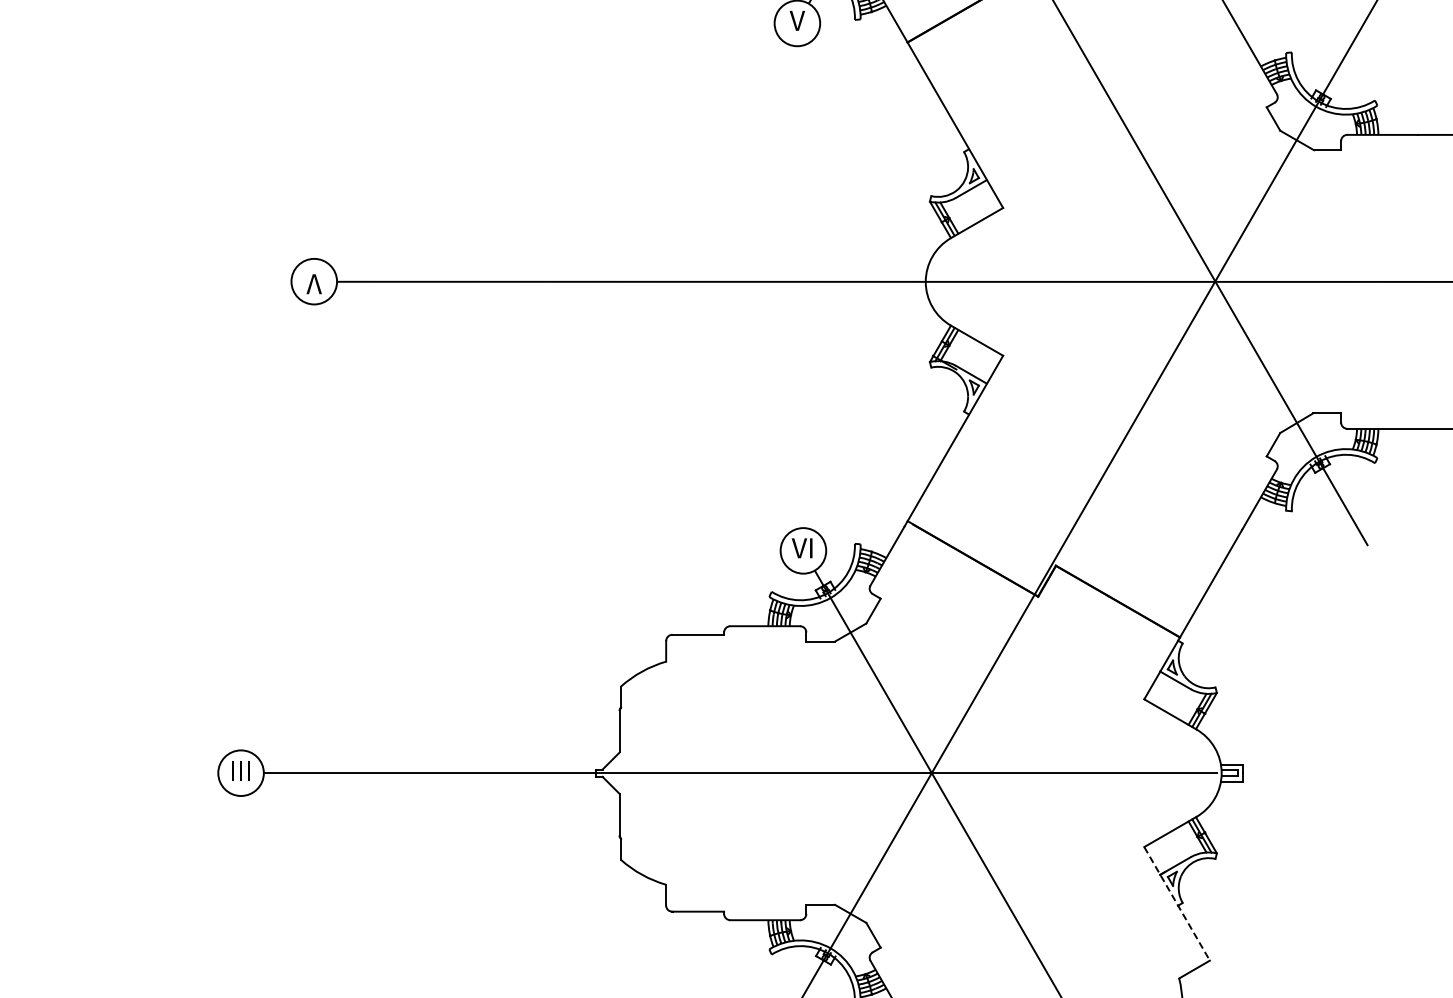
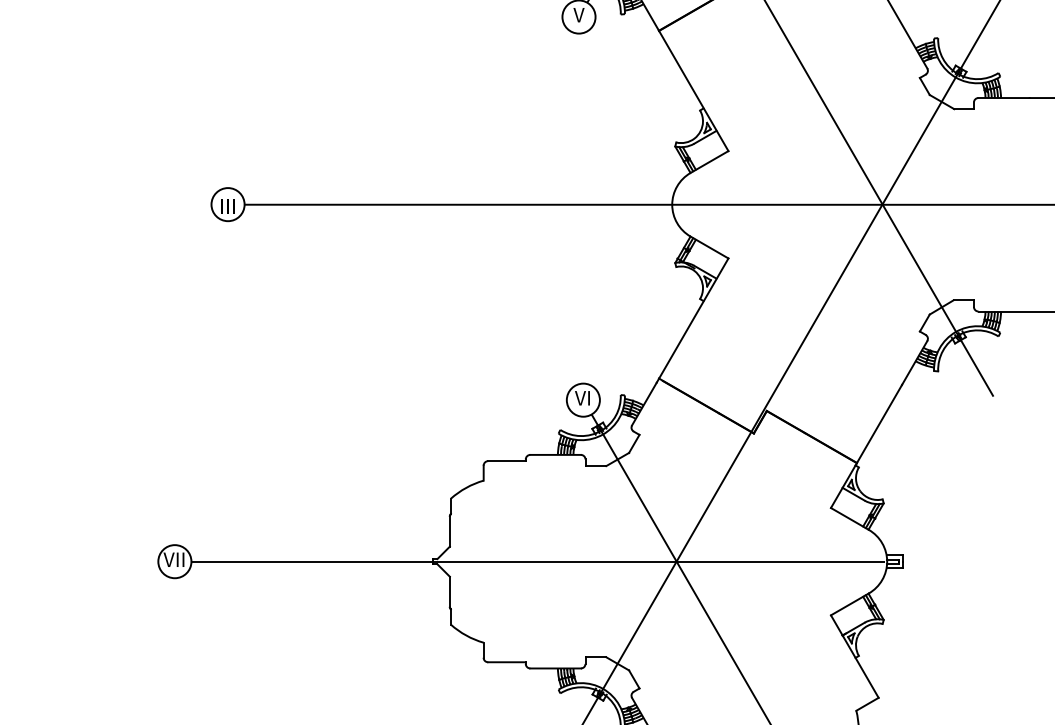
text: (313, 284) -> (227, 206), V -> III
text: (239, 770) -> (173, 559), III -> VII
line: (1177, 903) -> (855, 656), dashed -> solid

